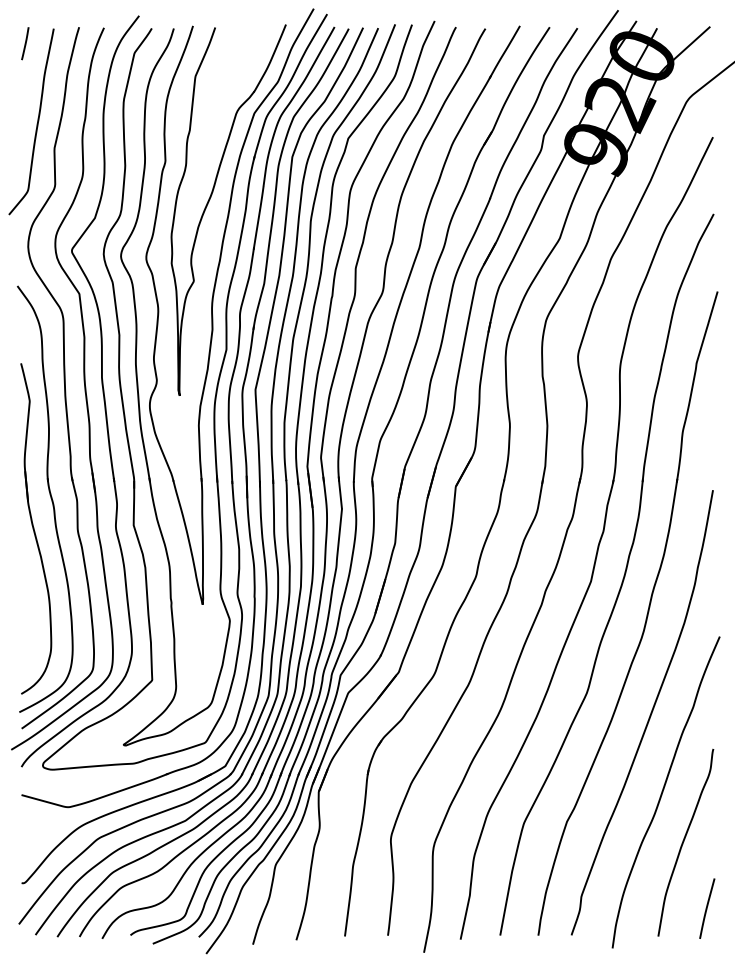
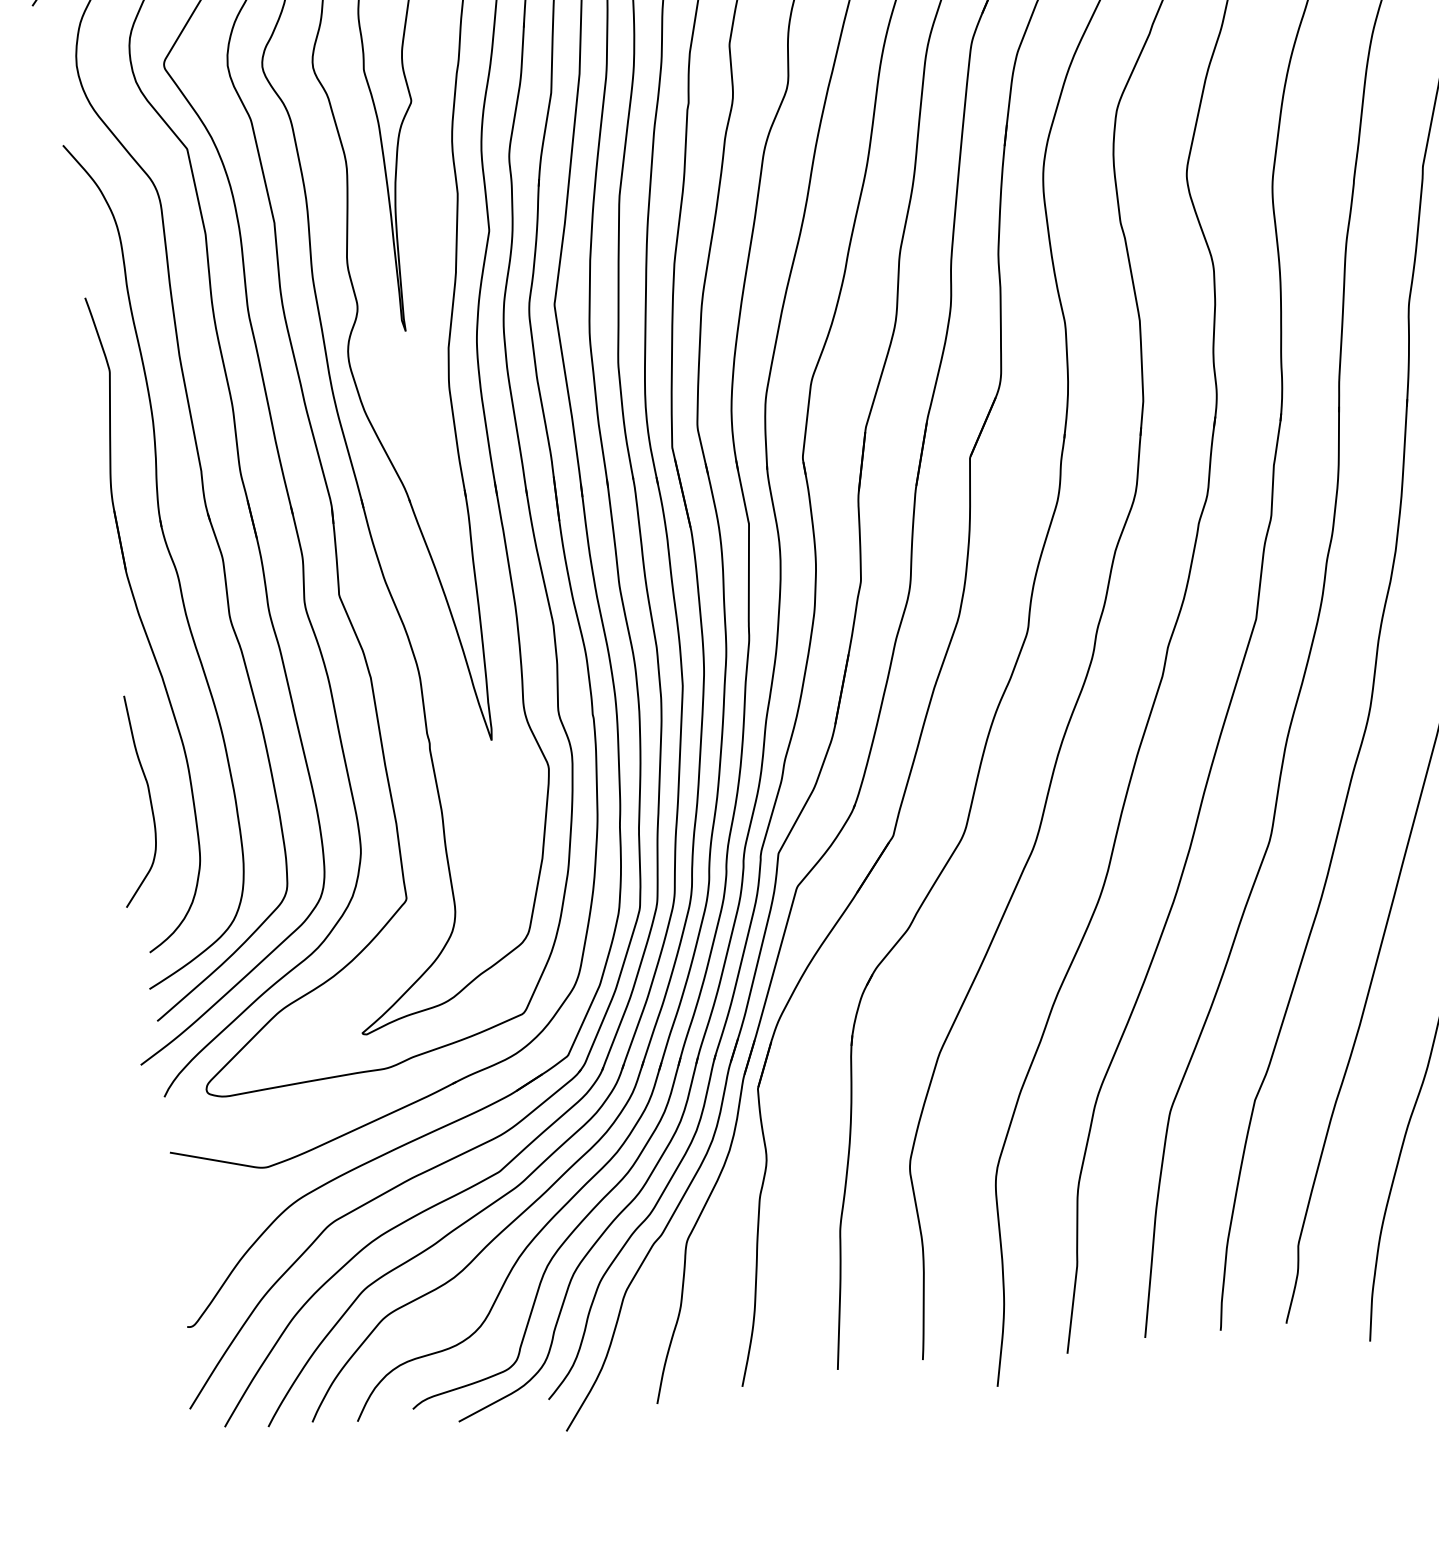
curve: (28, 617) -> (149, 799), added

